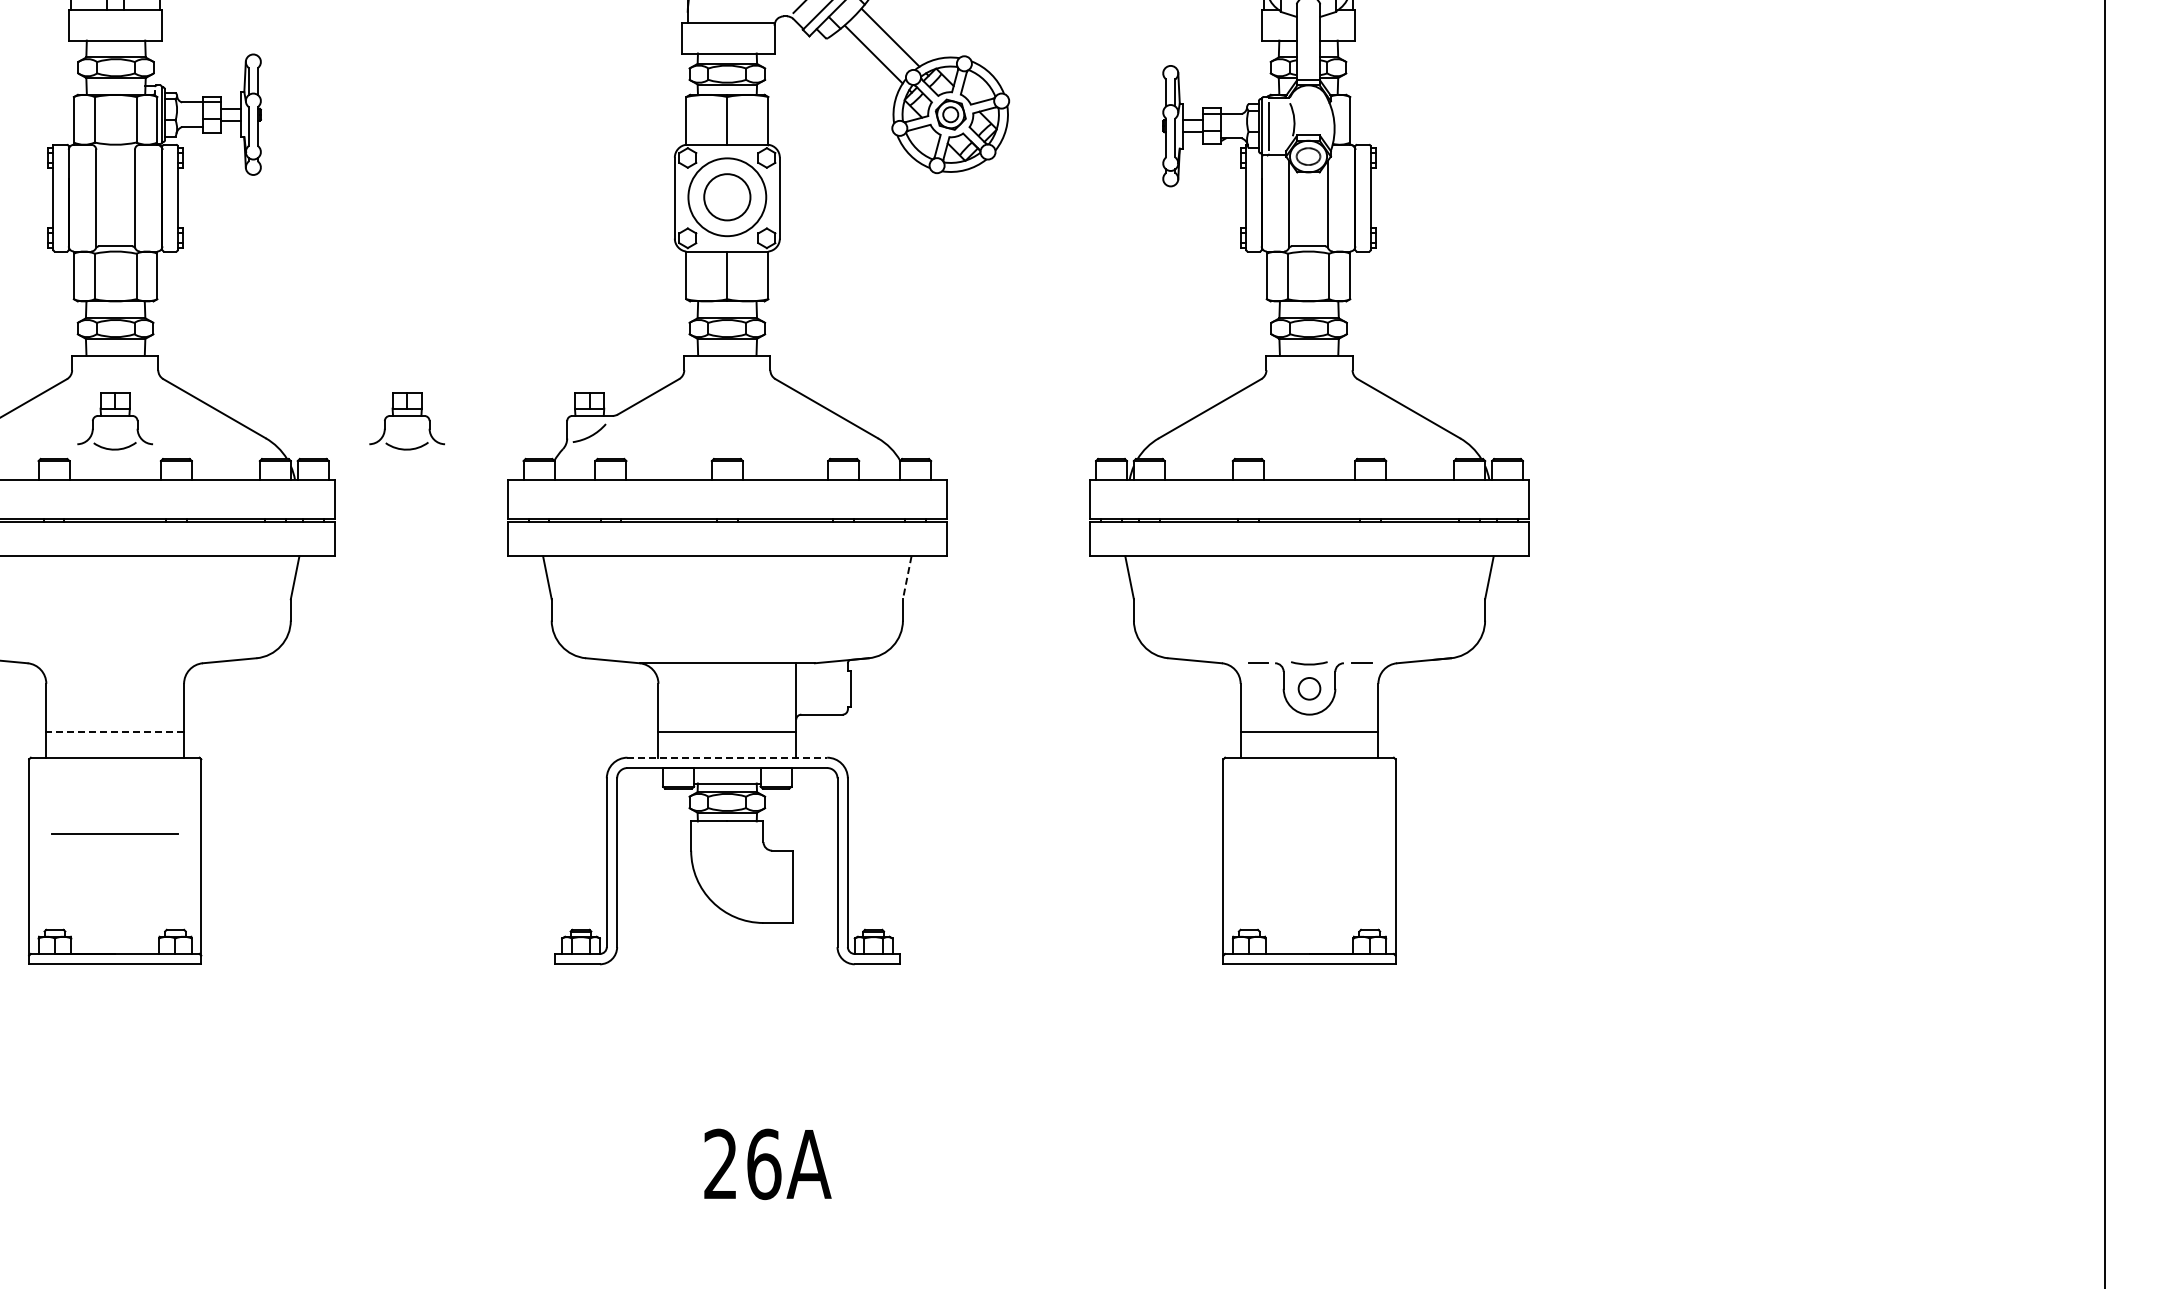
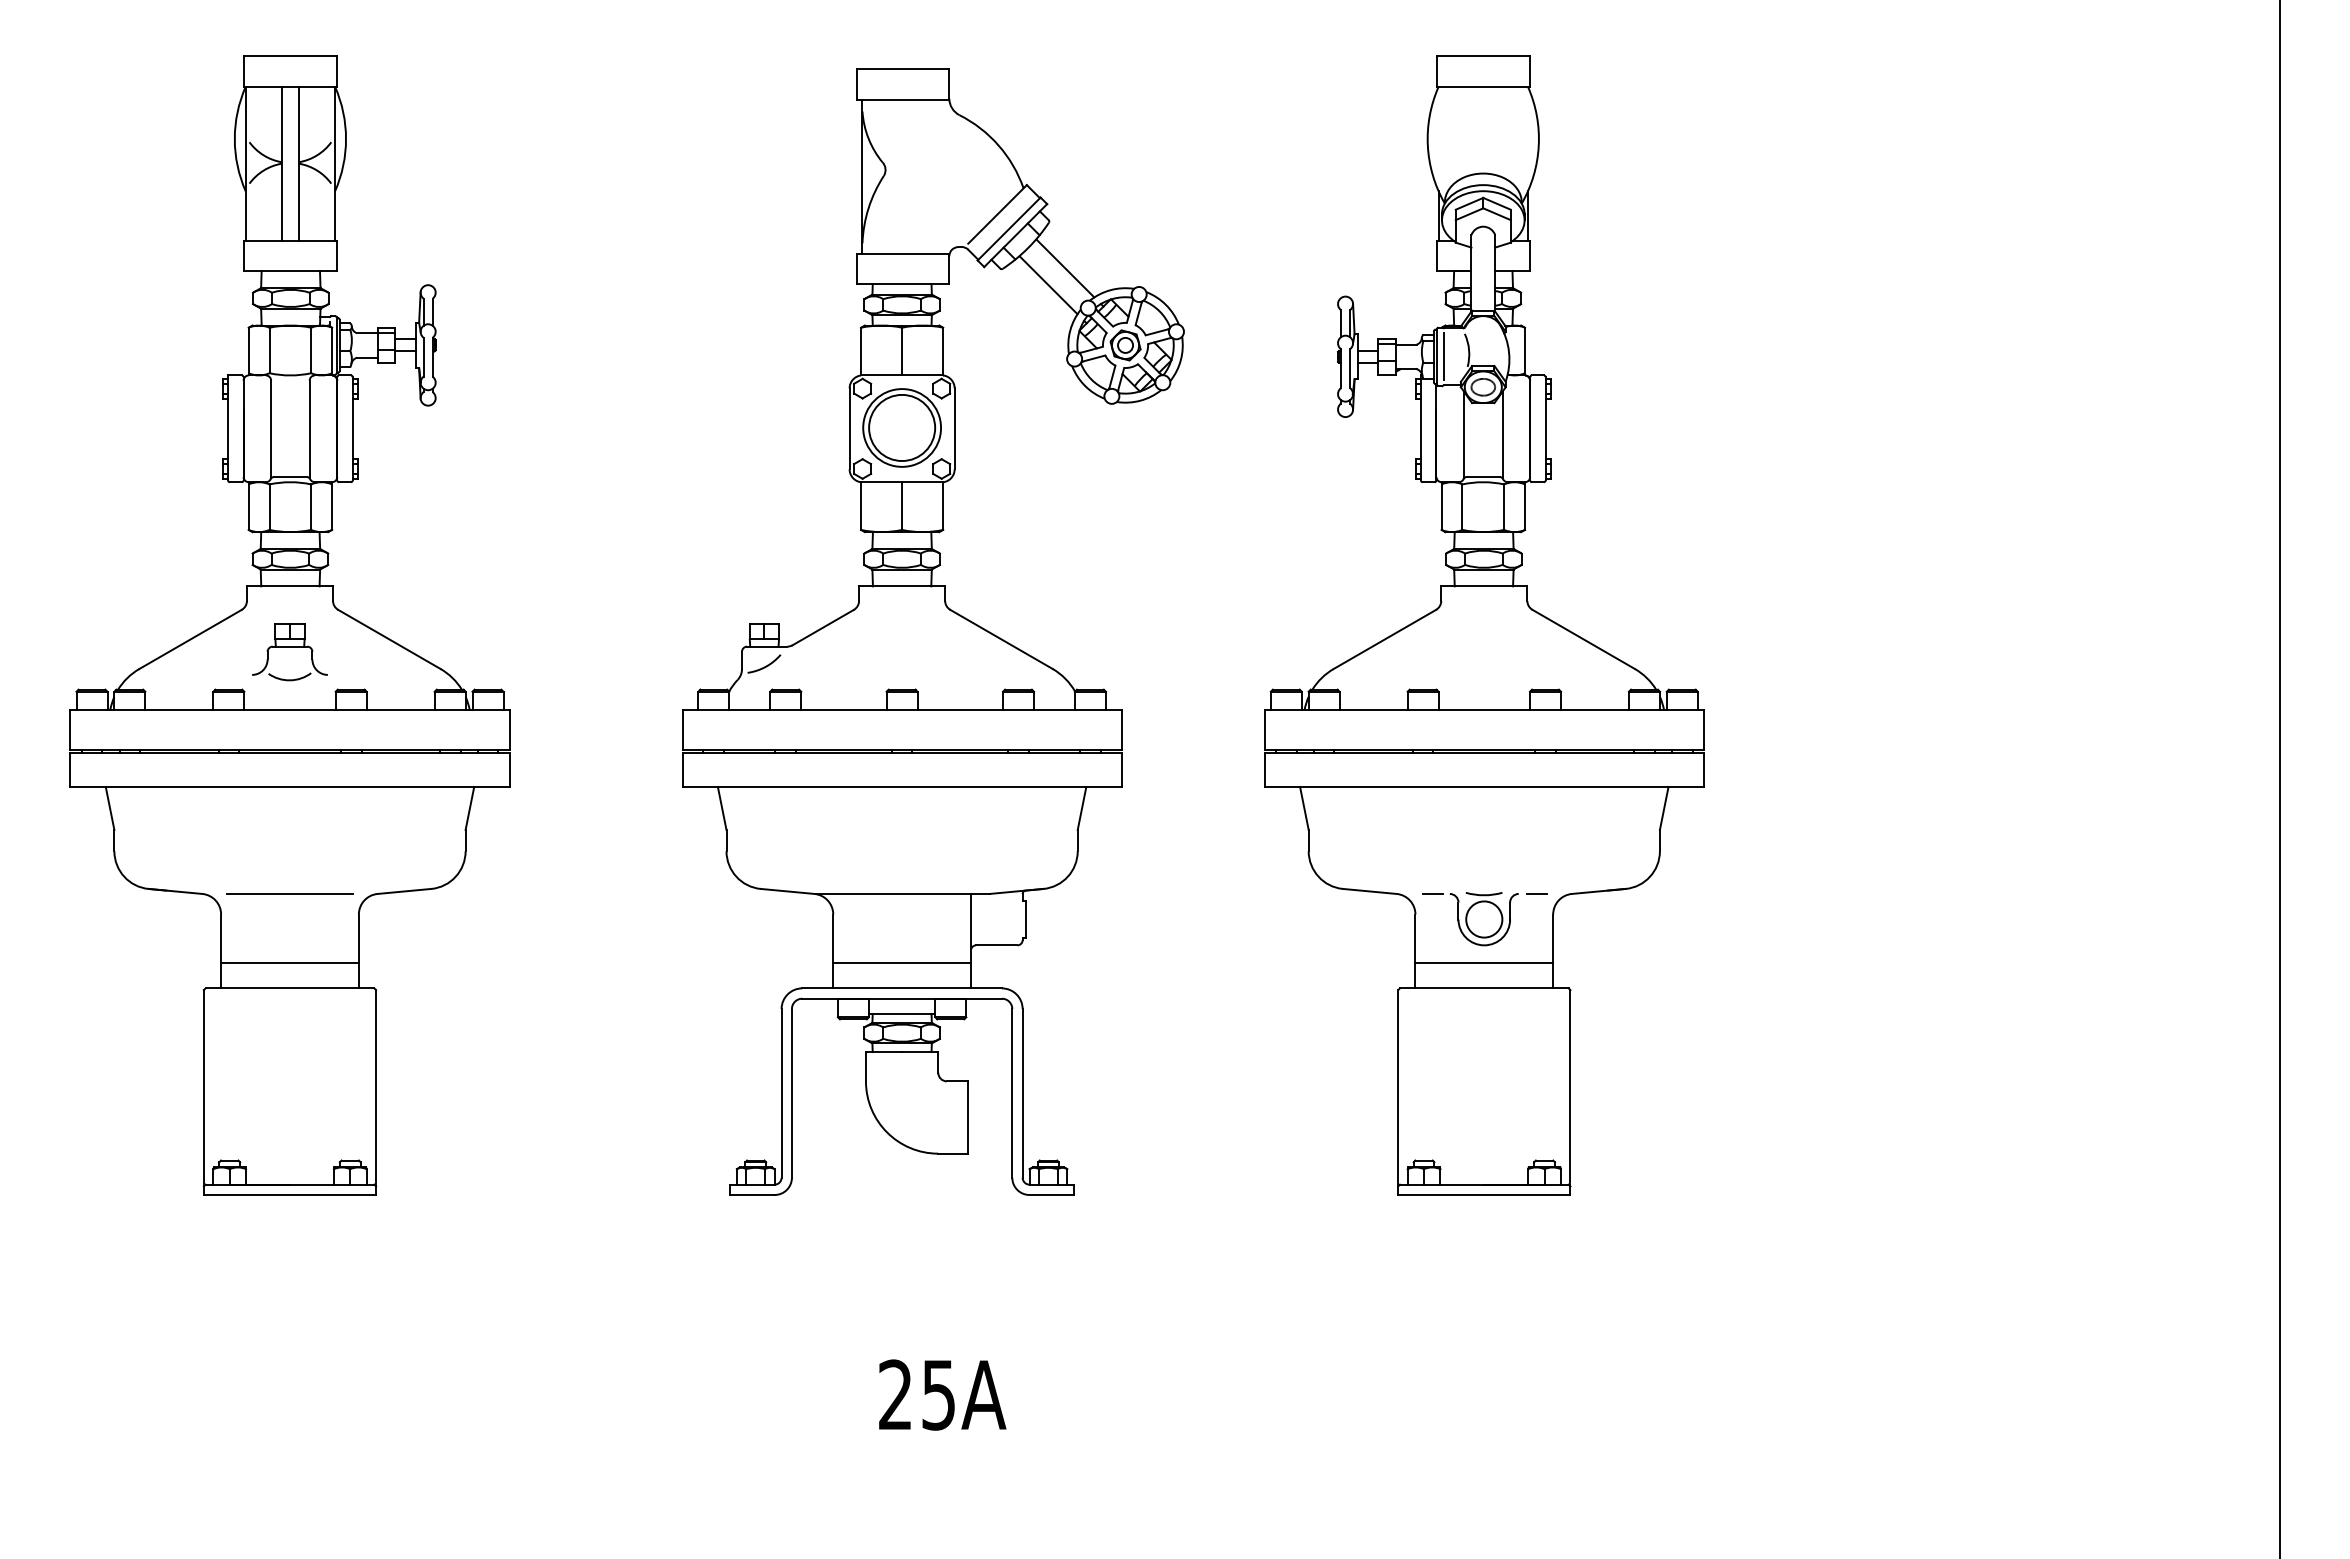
circle: (727, 196) -> (902, 427), size x1.43
part: (406, 421) -> (581, 652), removed
line: (907, 577) -> (1082, 808), dashed -> solid
circle: (1309, 688) -> (1484, 919), size x1.67
line: (115, 731) -> (290, 962), dashed -> solid
line: (727, 757) -> (902, 988), dashed -> solid
line: (114, 833) -> (289, 893), moved
text: (764, 1163) -> (939, 1394), 26A -> 25A

